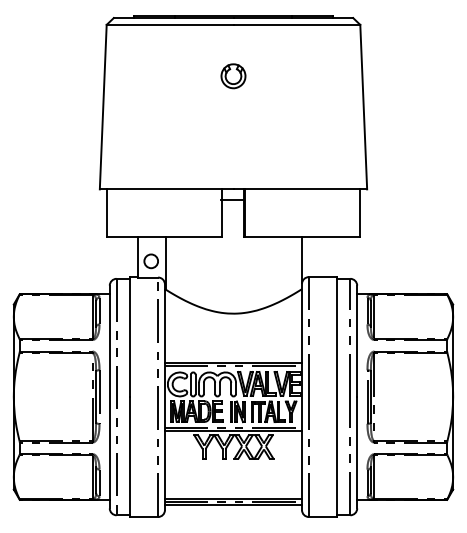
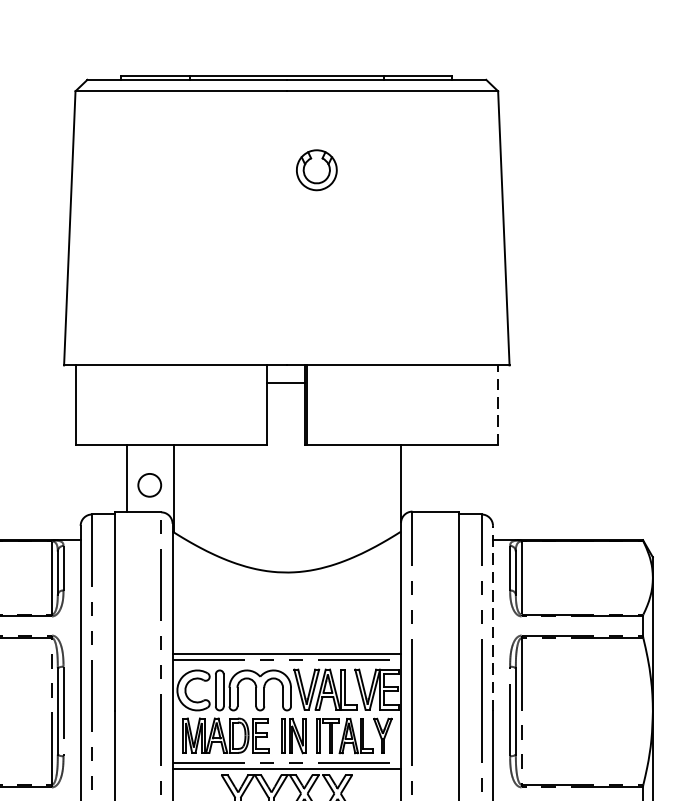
part: (233, 76) -> (316, 170), moved
line: (360, 213) -> (498, 405), solid -> dashed
line: (357, 341) -> (493, 618), solid -> dashed

